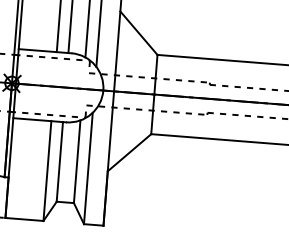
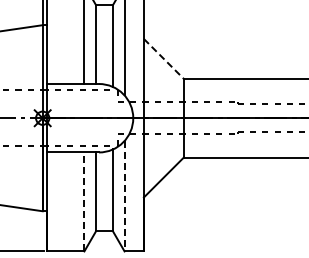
line: (139, 33) -> (164, 59), solid -> dashed
line: (88, 168) -> (124, 196), solid -> dashed
line: (47, 170) -> (84, 201), solid -> dashed

